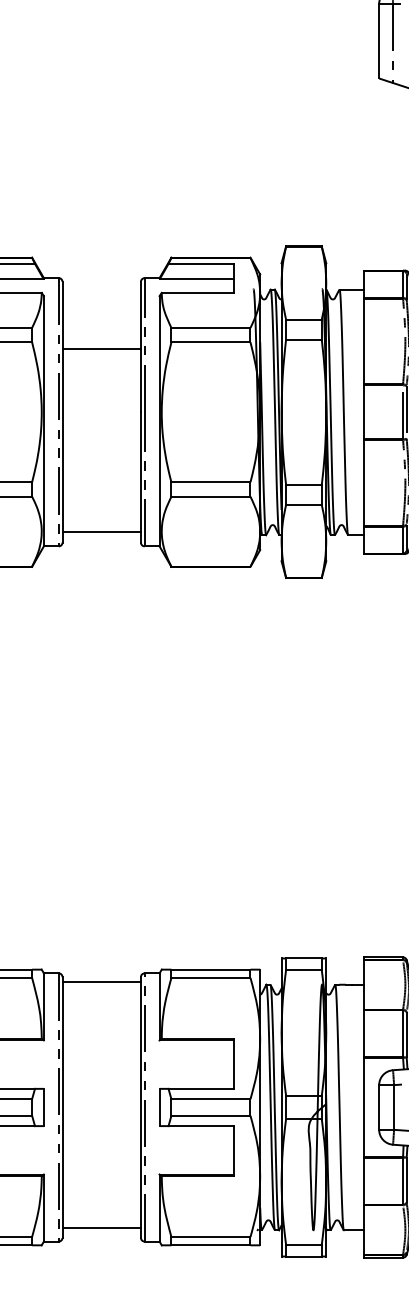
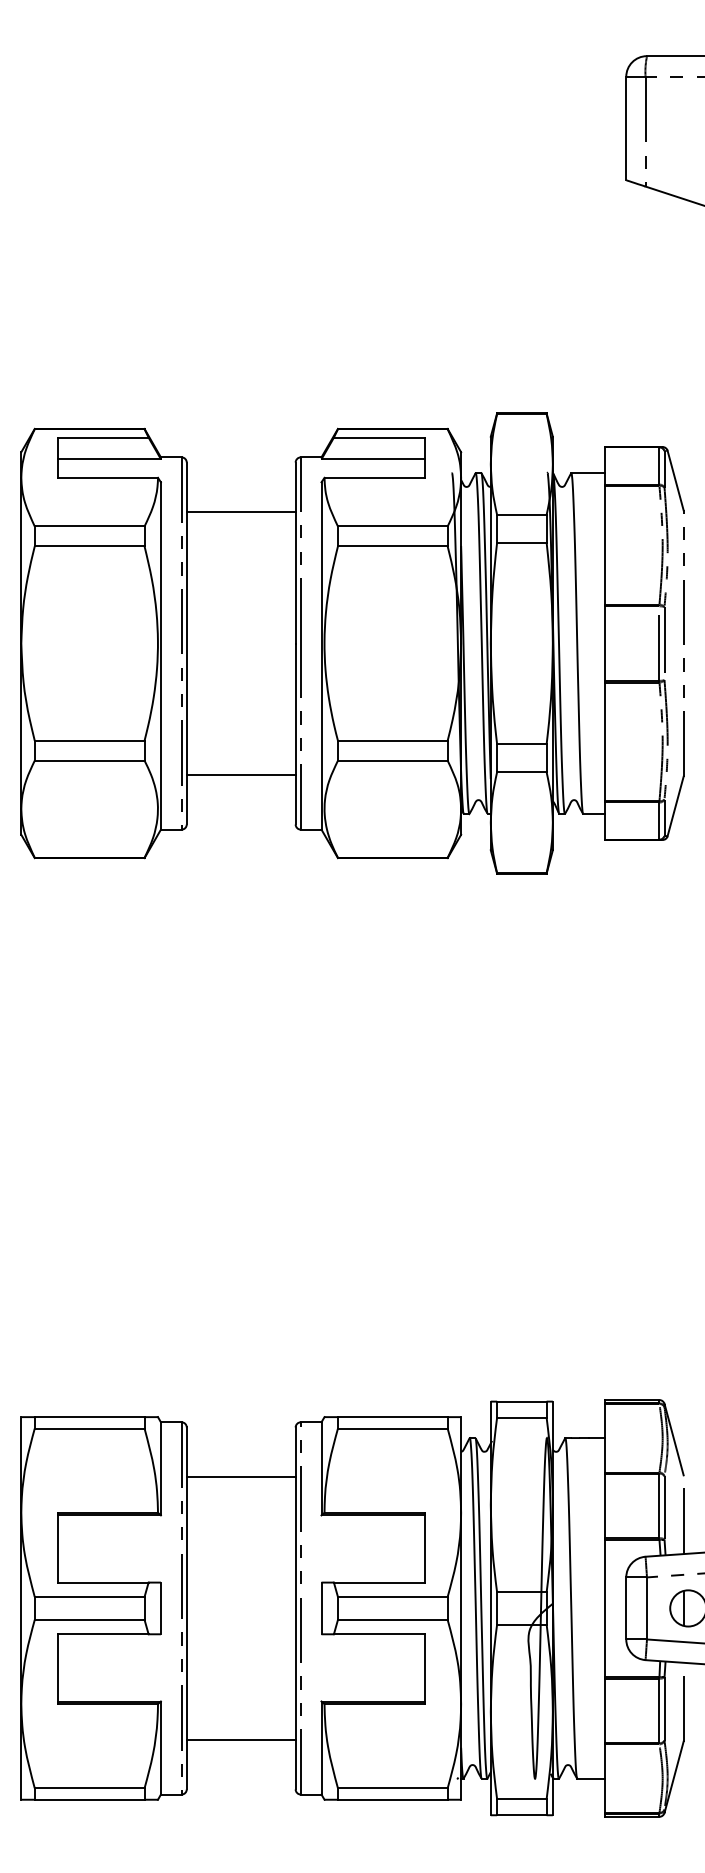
line: (101, 348) -> (240, 511), moved
line: (101, 532) -> (240, 775), moved
line: (101, 981) -> (240, 1476), moved
line: (101, 1228) -> (240, 1740), moved

